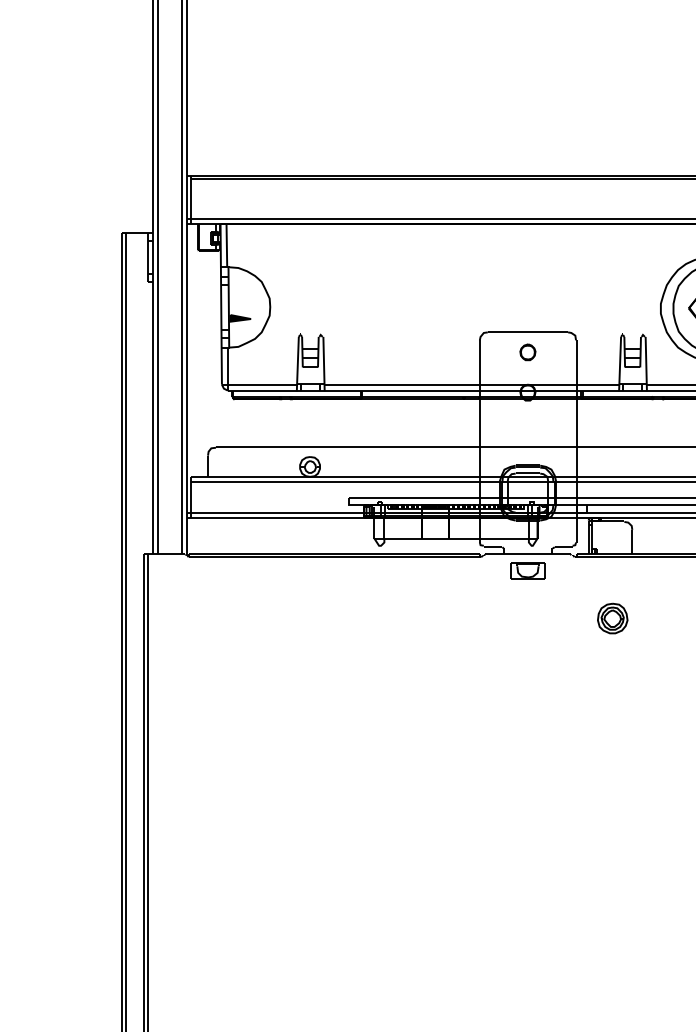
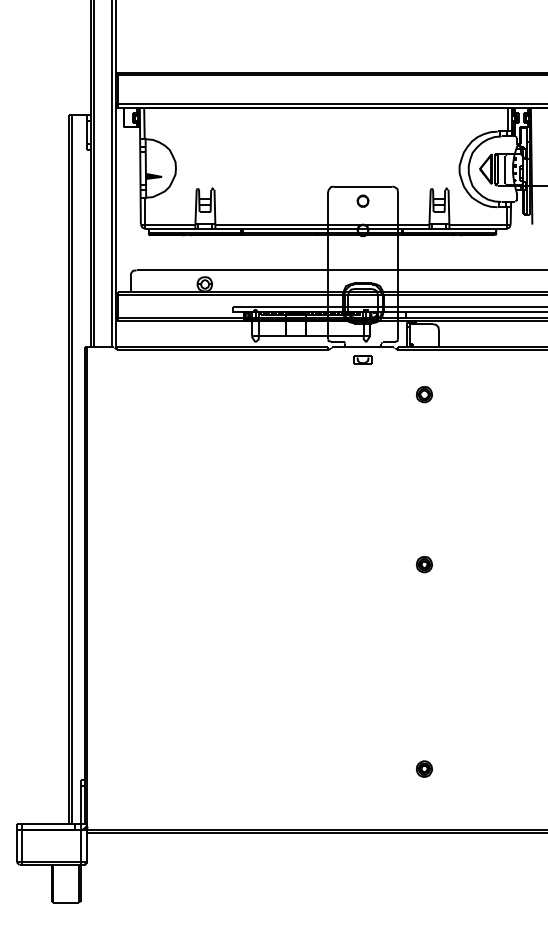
part: (527, 570) -> (362, 359), size x0.71
part: (611, 618) -> (423, 394), size x0.71
part: (611, 852) -> (423, 564), added

